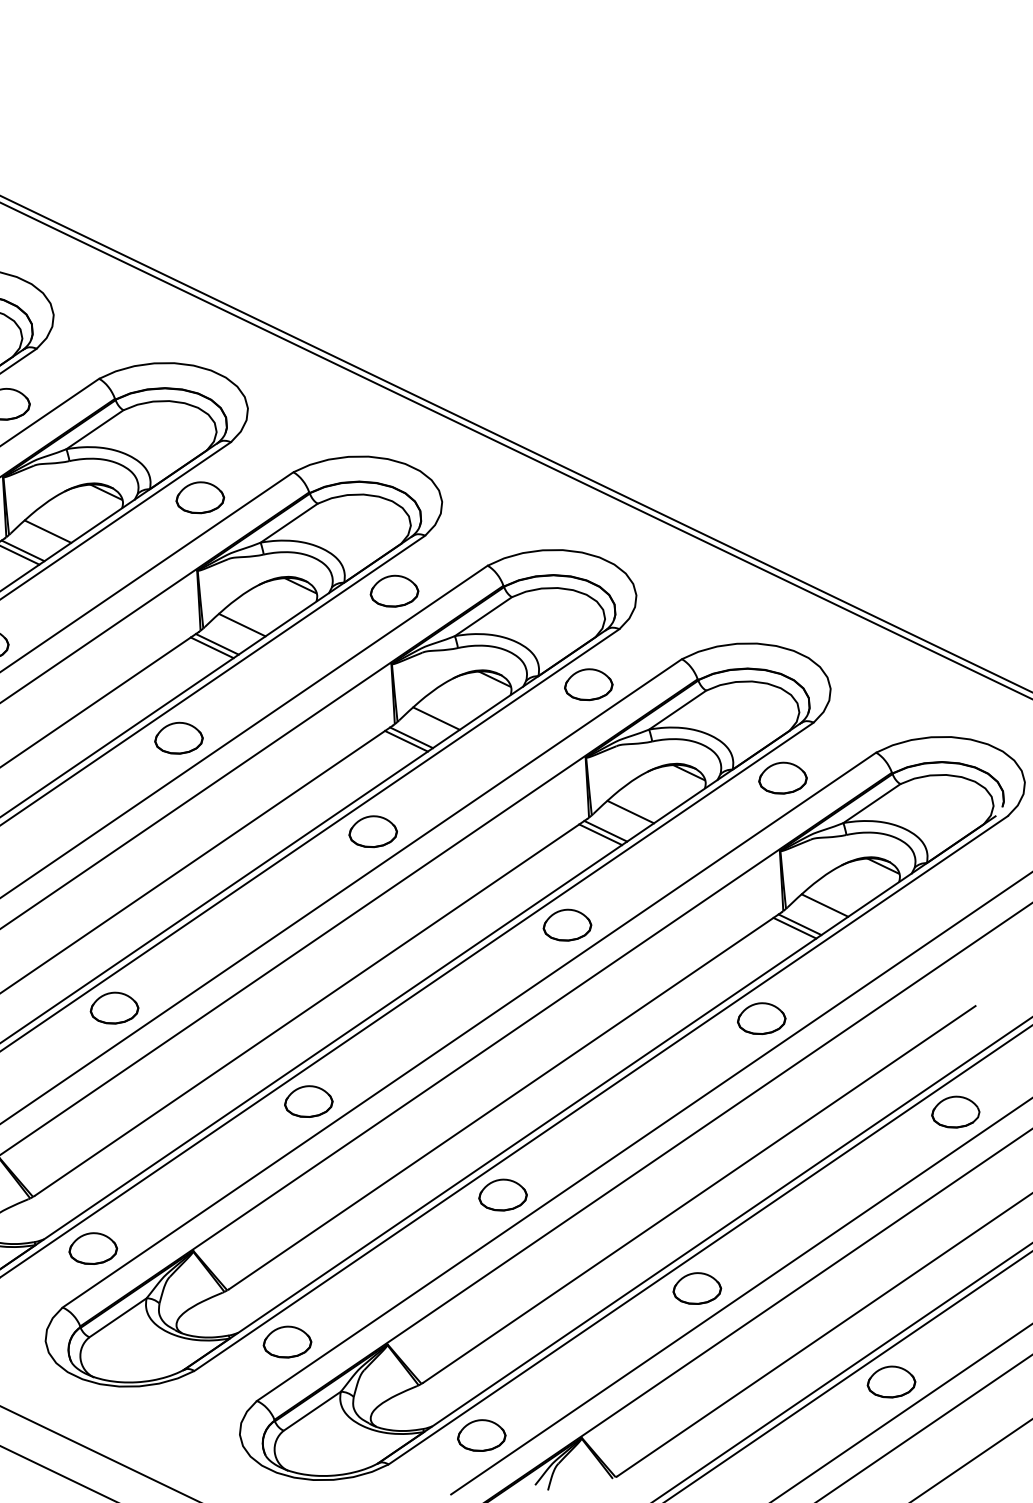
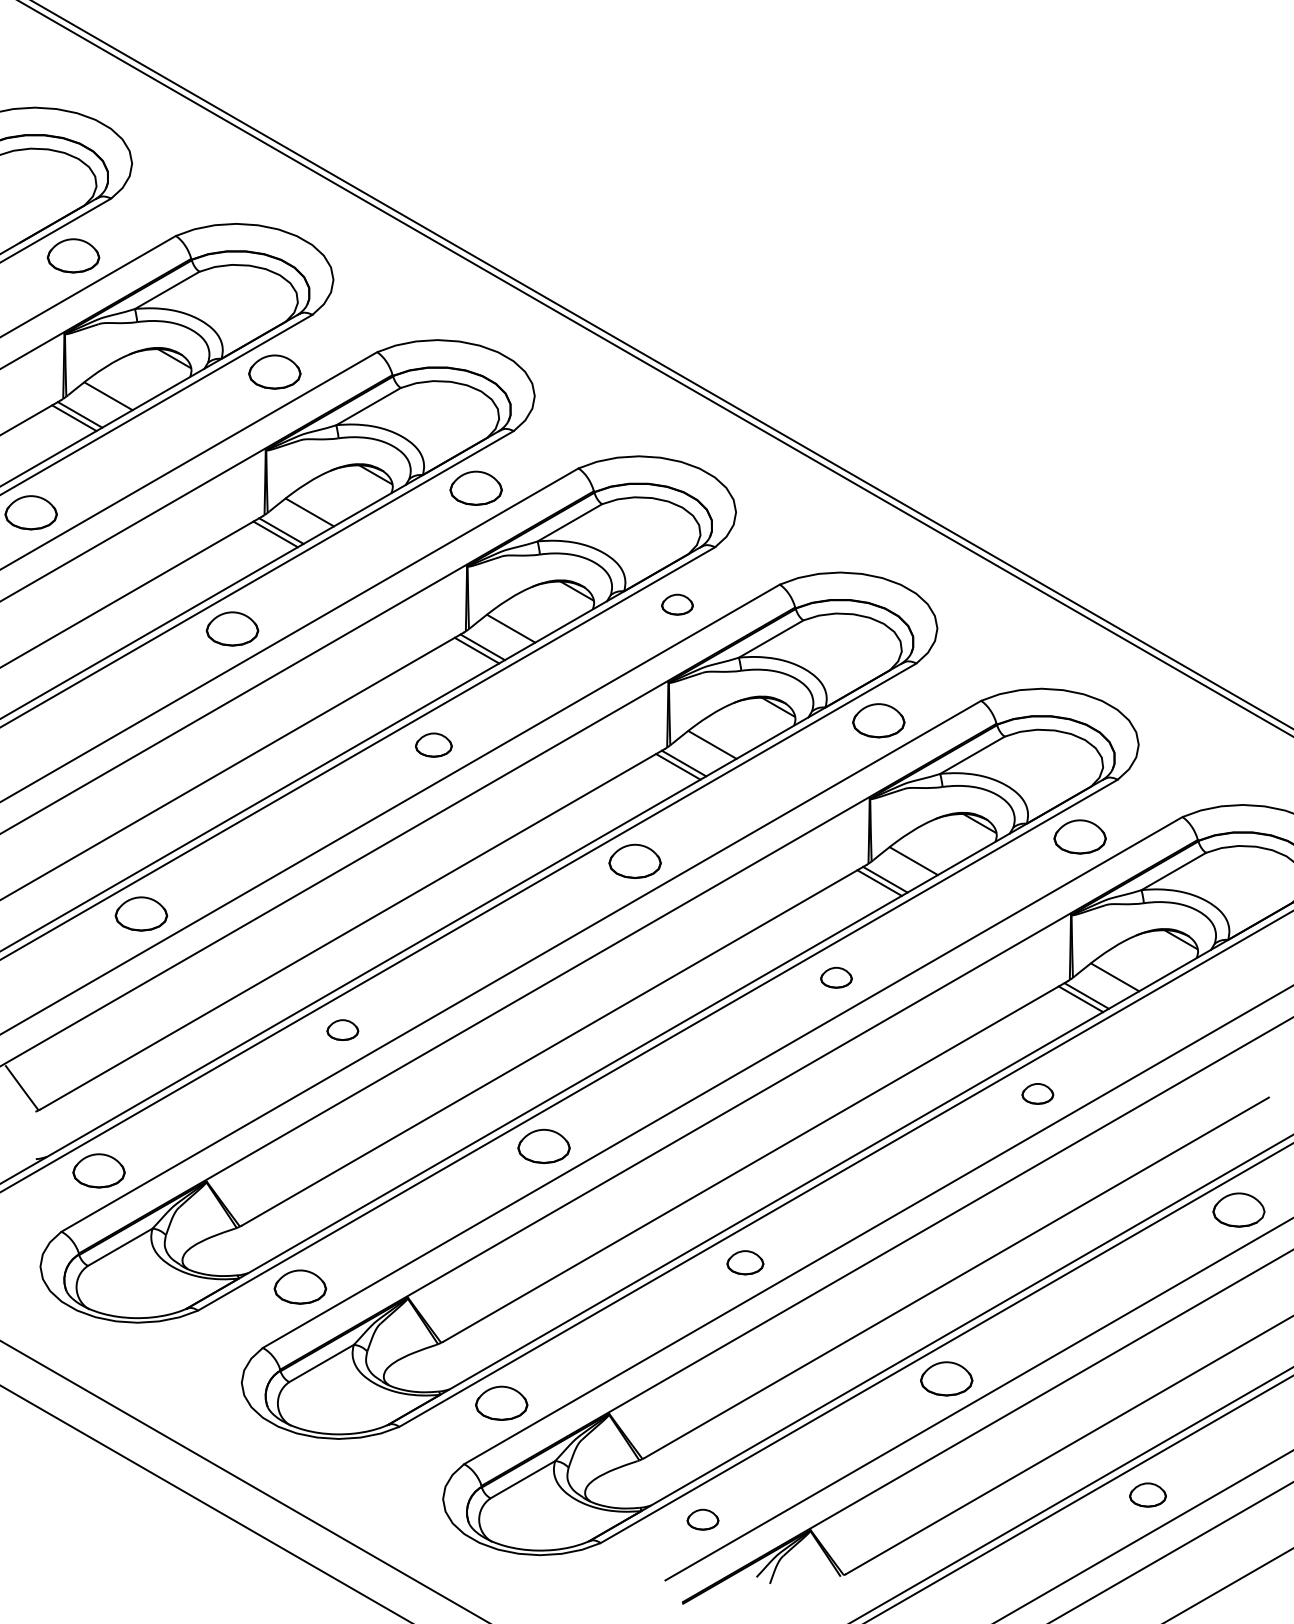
part: (394, 591) -> (677, 604), size x0.6
part: (178, 737) -> (433, 744), size x0.7
part: (567, 925) -> (836, 977), size x0.6
part: (114, 1007) -> (342, 1029), size x0.6
part: (761, 1018) -> (1037, 1093), size x0.6
part: (503, 1194) -> (745, 1262), size x0.7
part: (890, 1381) -> (1147, 1494), size x0.7
part: (481, 1435) -> (702, 1519), size x0.6

